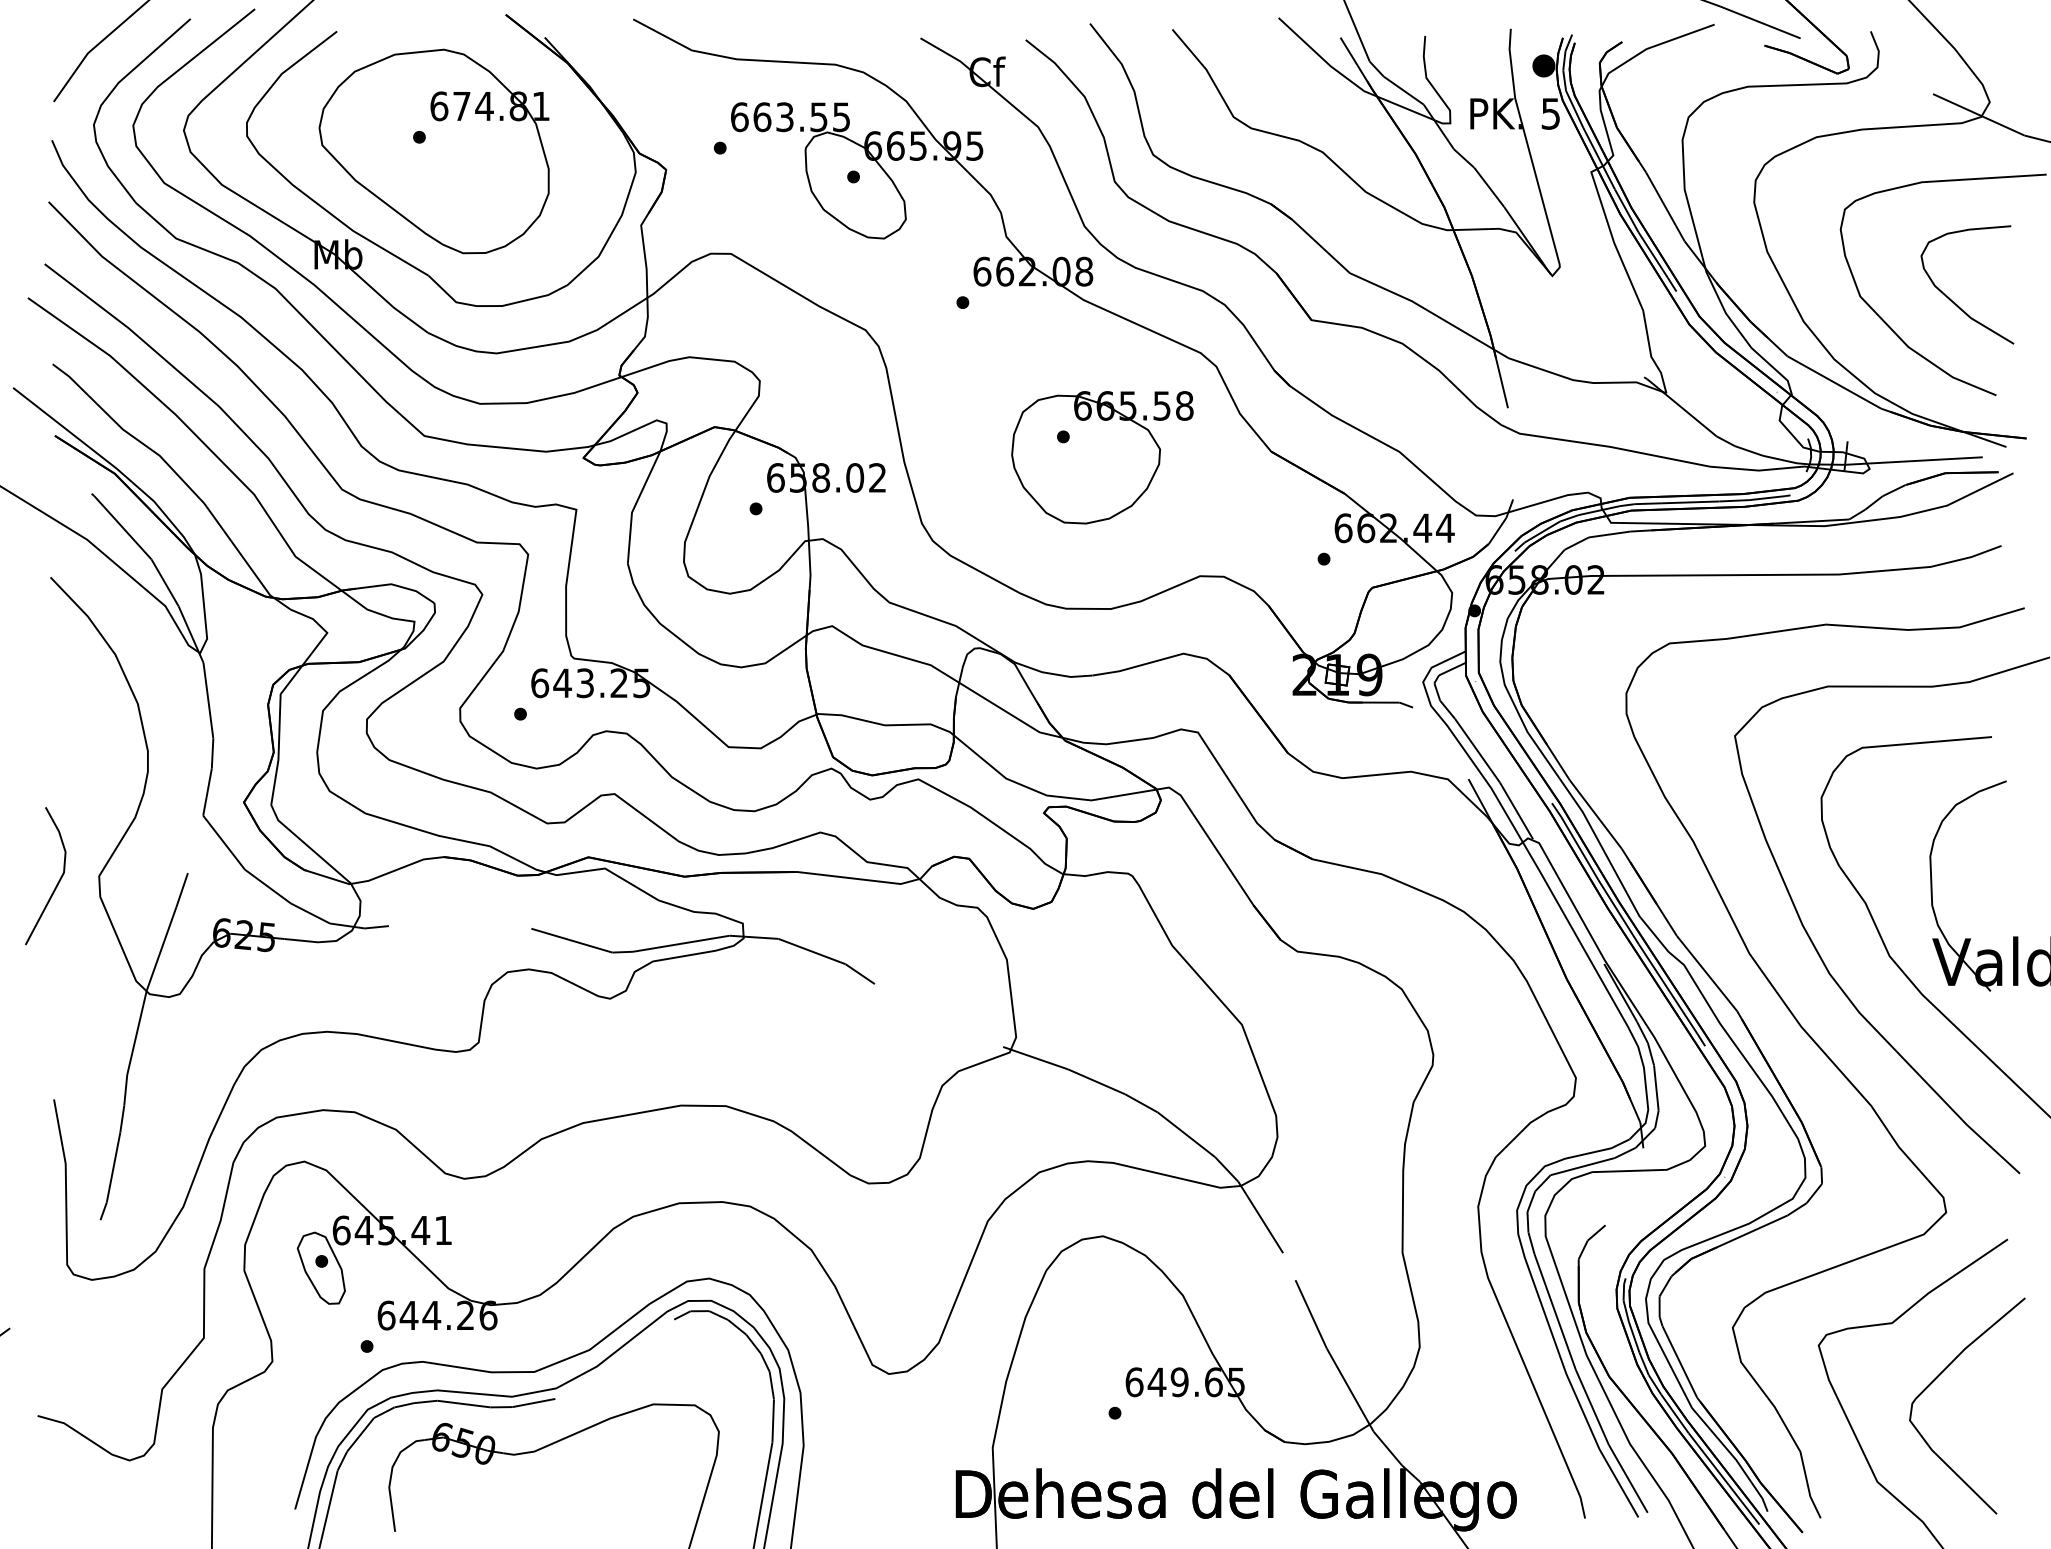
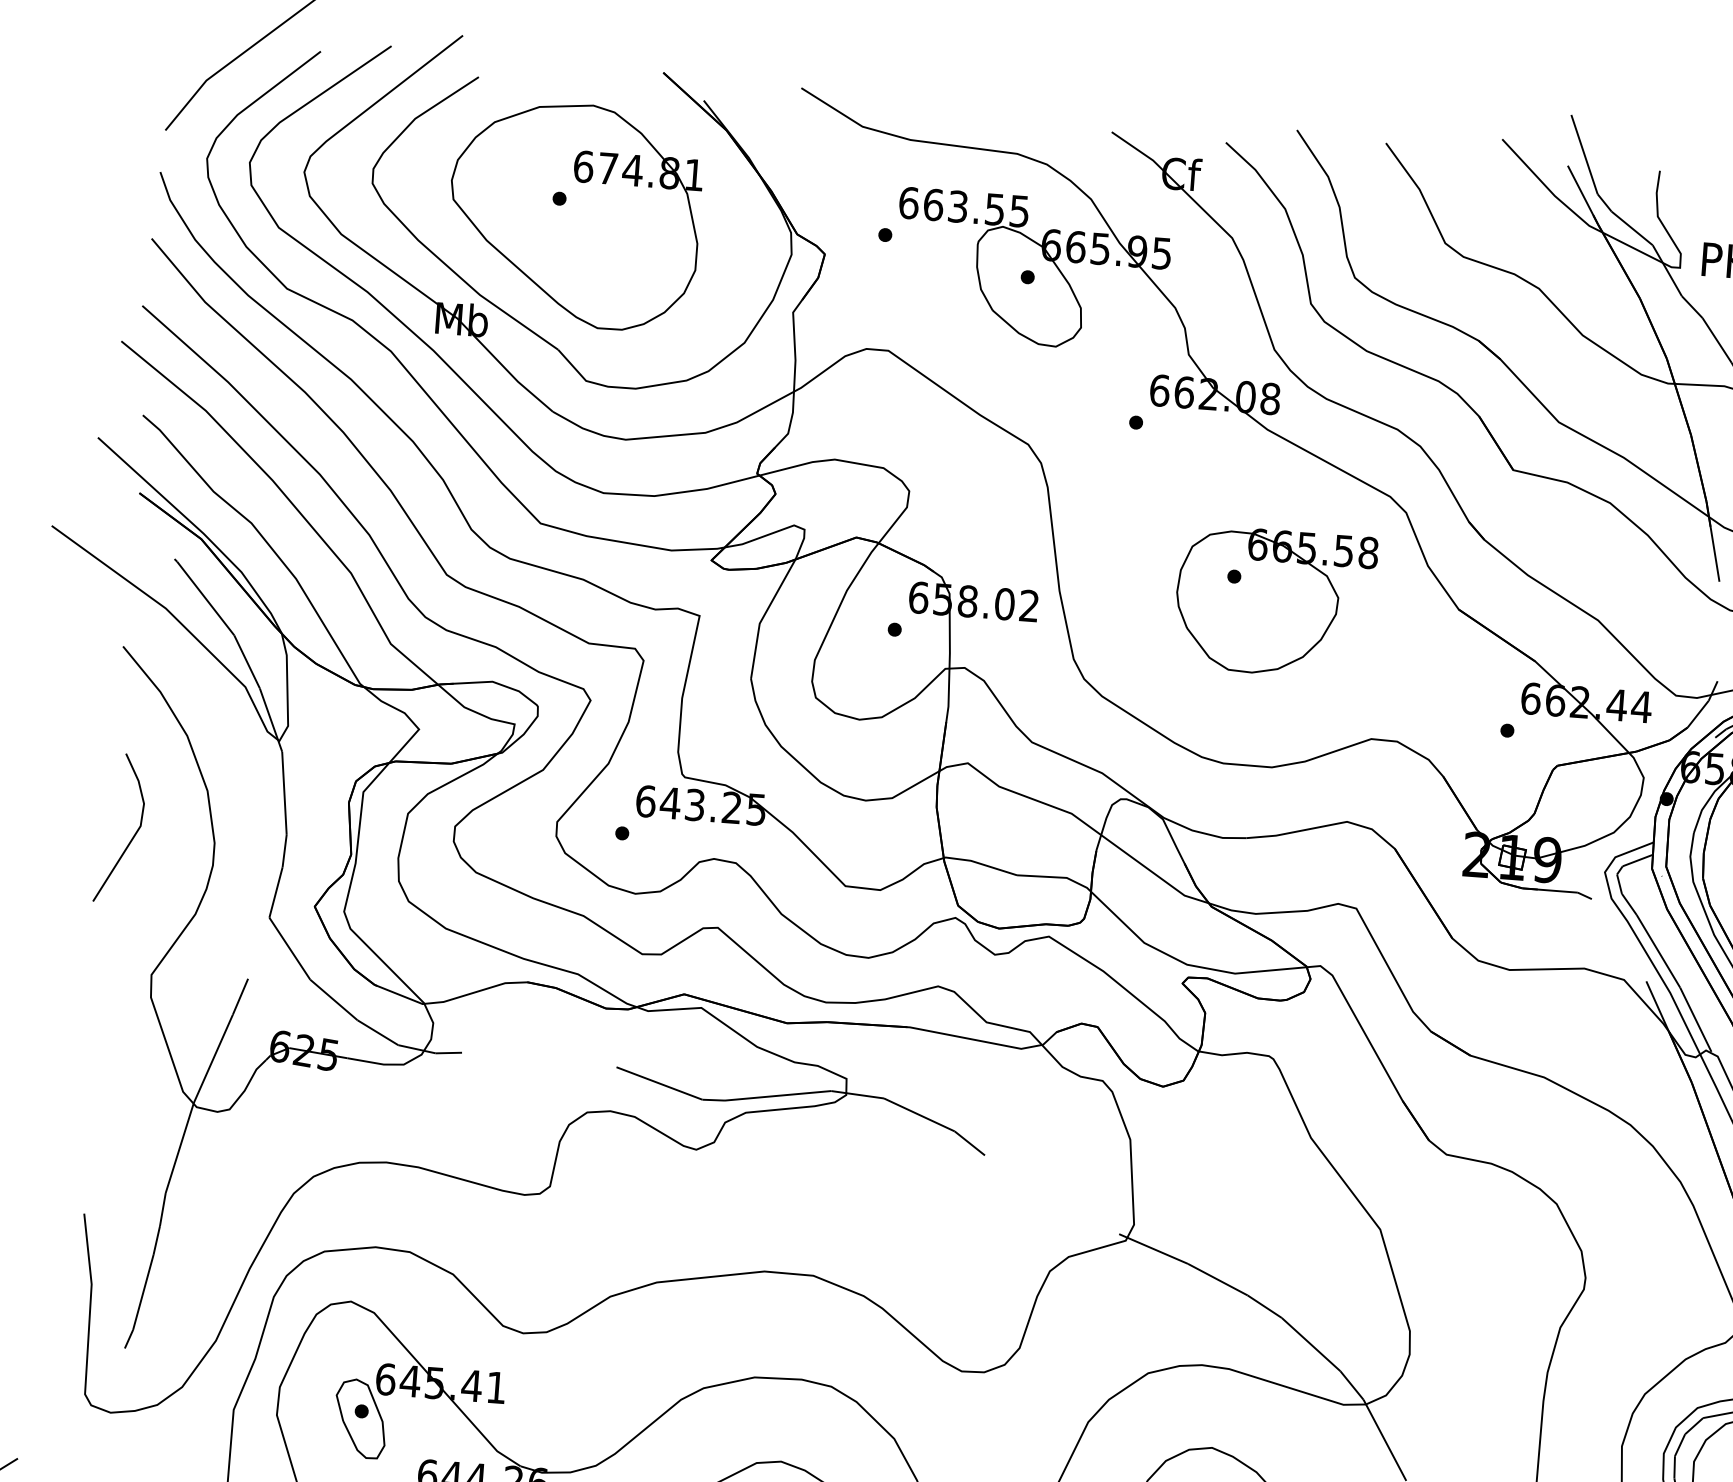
line: (57, 882) -> (132, 836), moved

